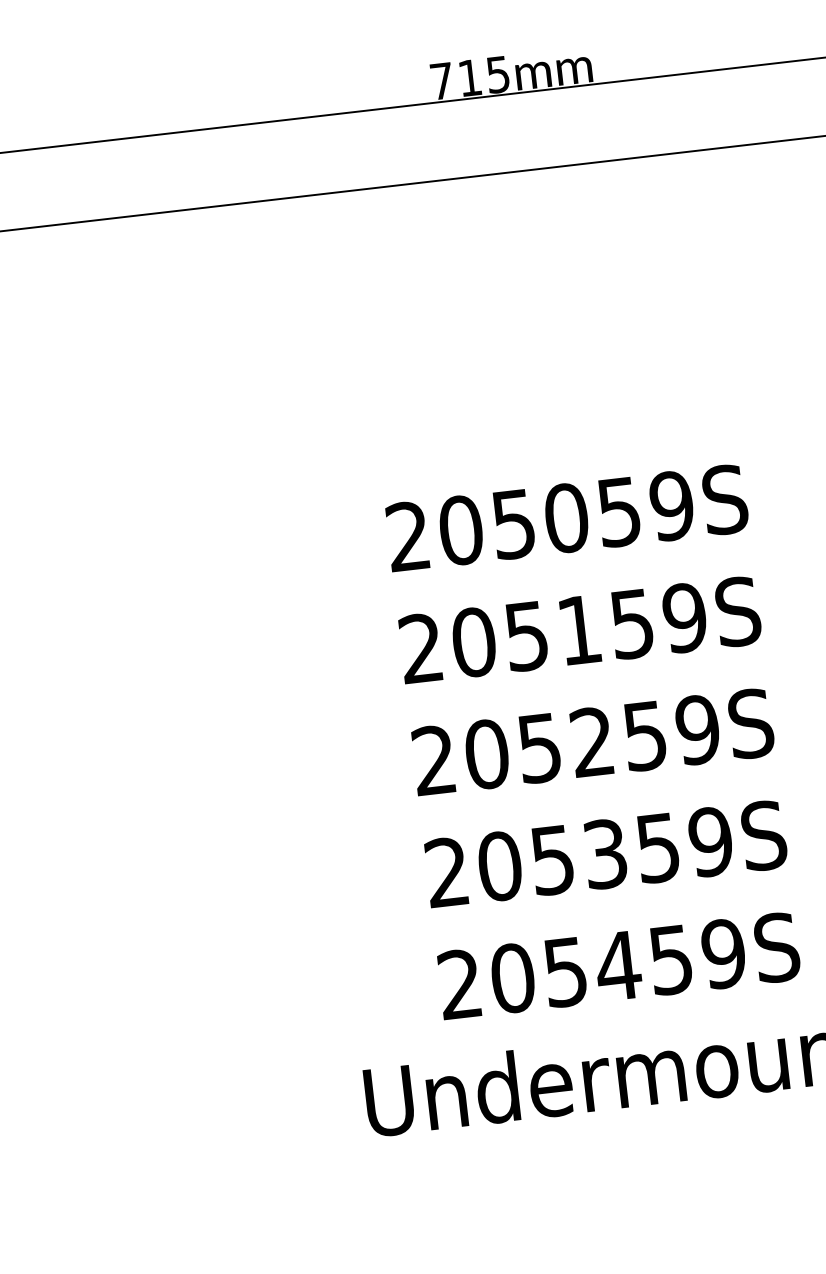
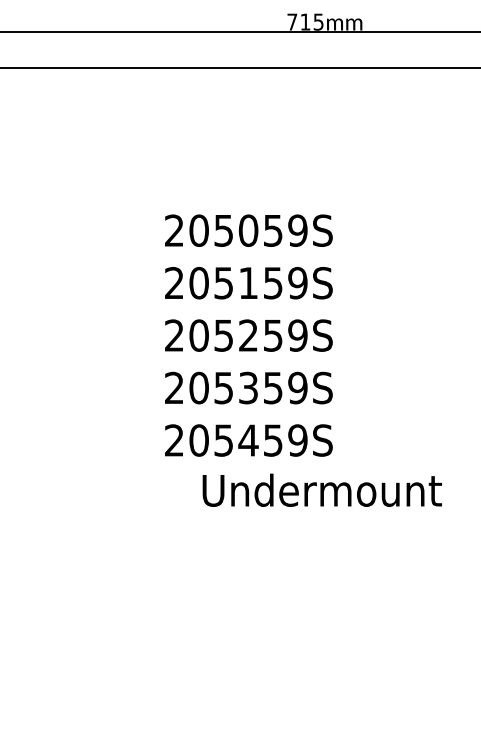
text: (592, 741) -> (248, 335), moved

